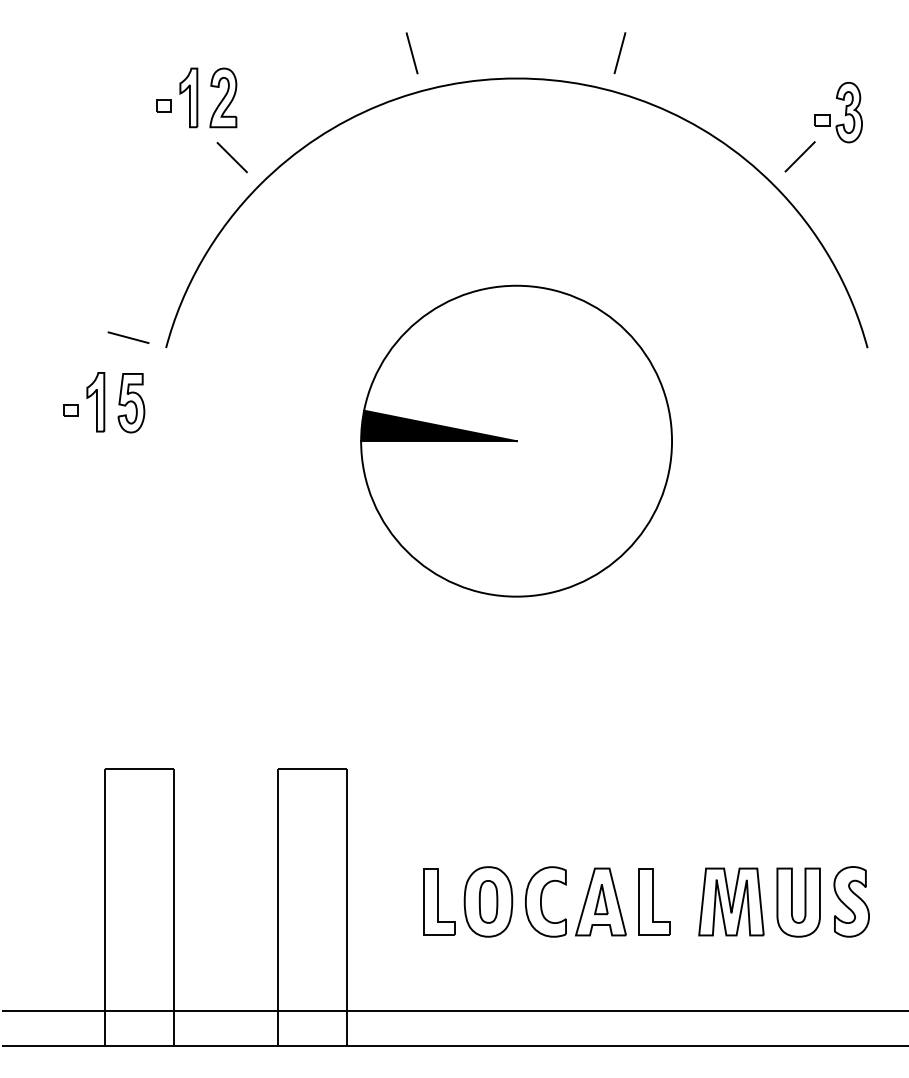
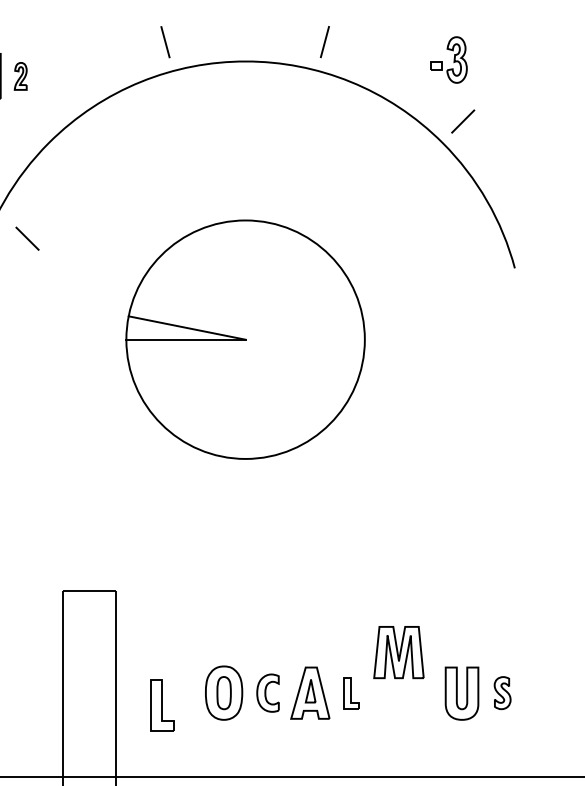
part: (223, 97) -> (20, 76), size x0.6
part: (845, 112) -> (454, 59), moved
line: (231, 157) -> (26, 238), moved
fill: (438, 425) -> (185, 327), removed
part: (439, 901) -> (162, 705), moved
part: (545, 901) -> (267, 692), size x0.7
part: (654, 901) -> (351, 692), size x0.6
part: (731, 901) -> (398, 652), moved
part: (851, 901) -> (502, 692), size x0.6

